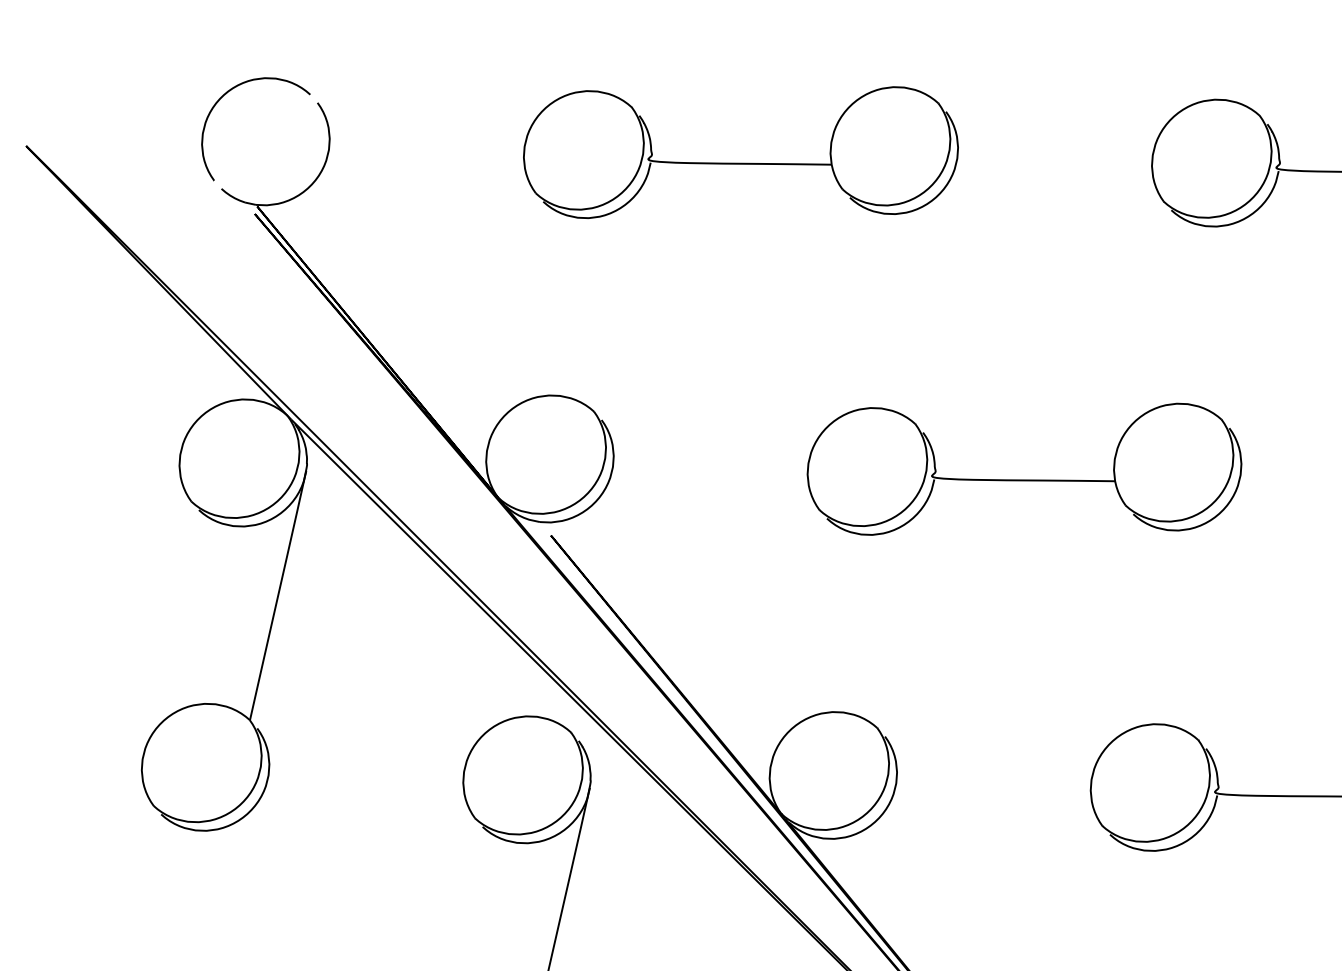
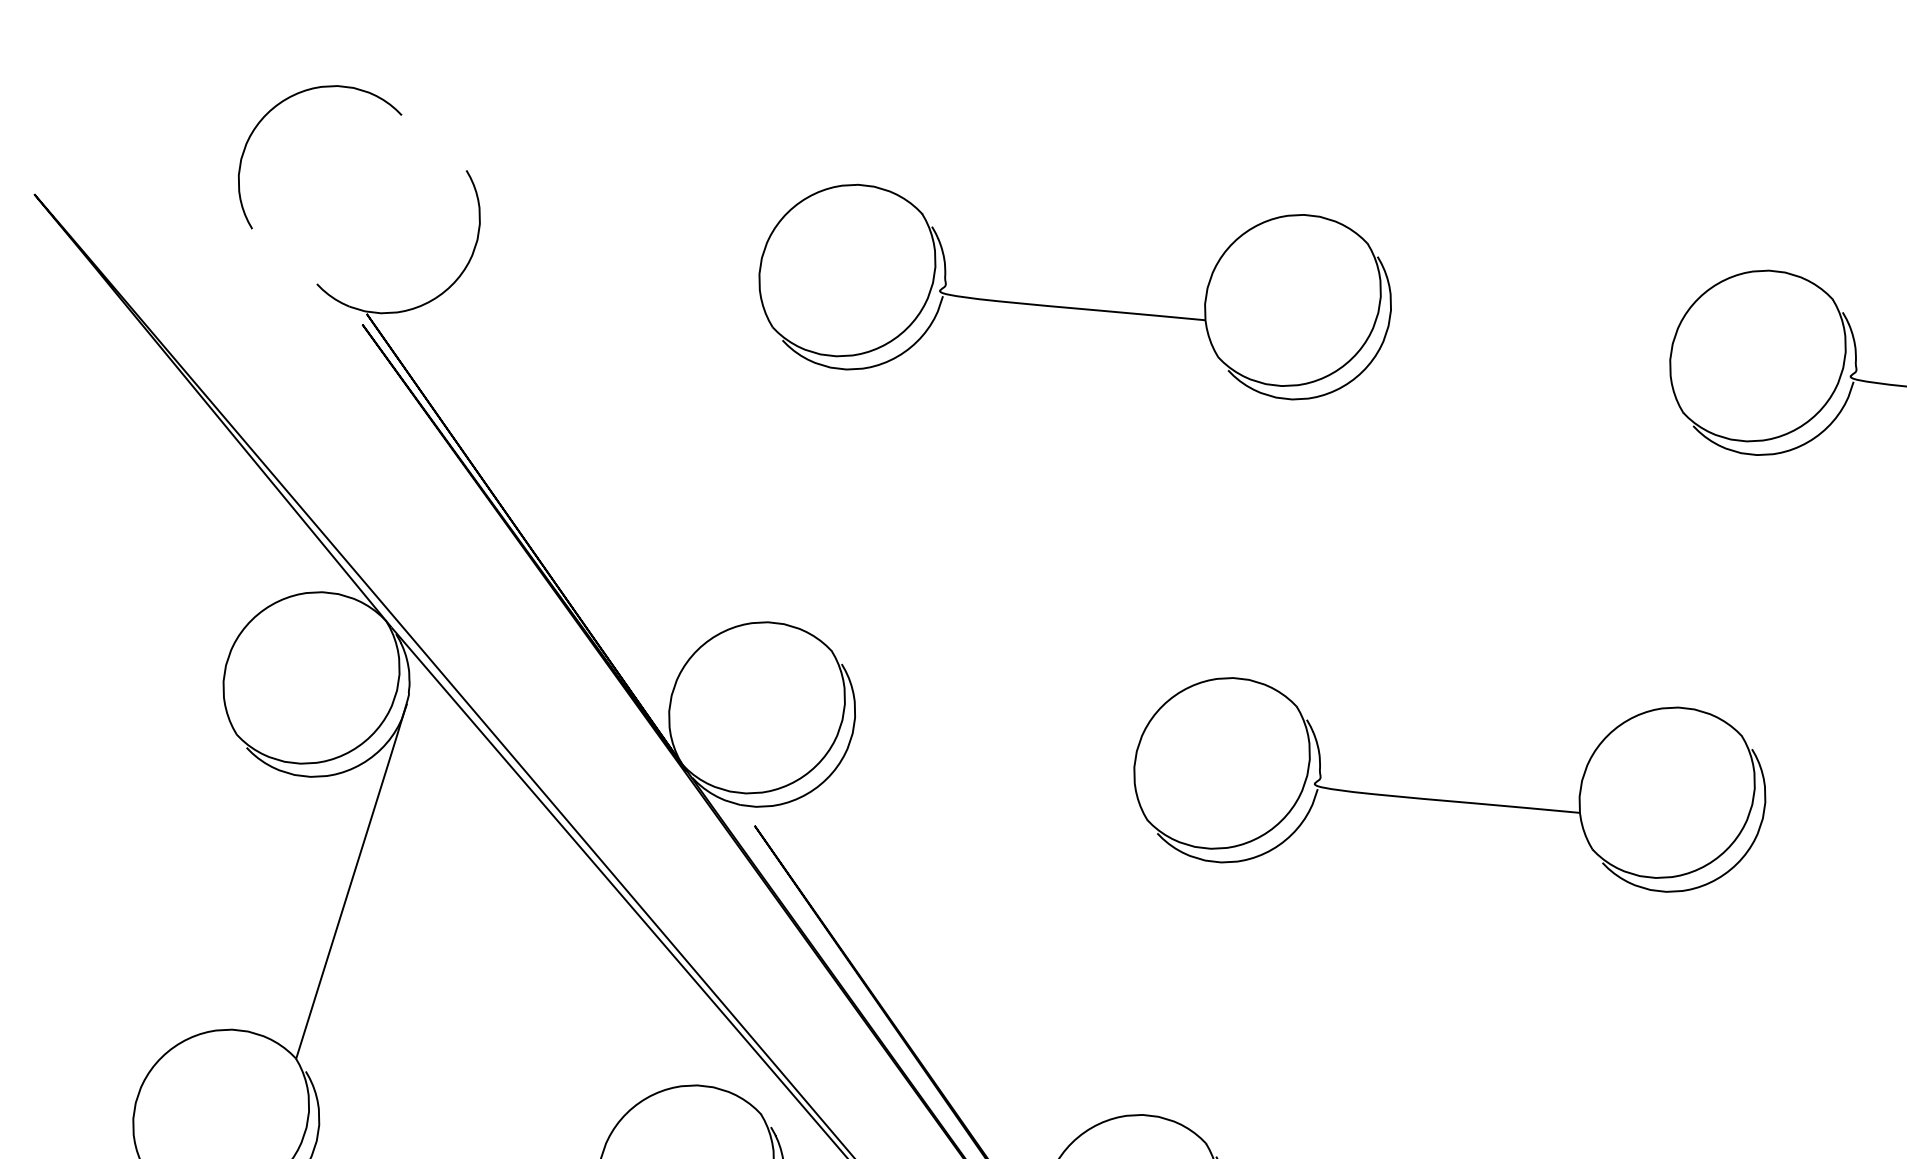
part: (226, 94) -> (280, 105), moved

